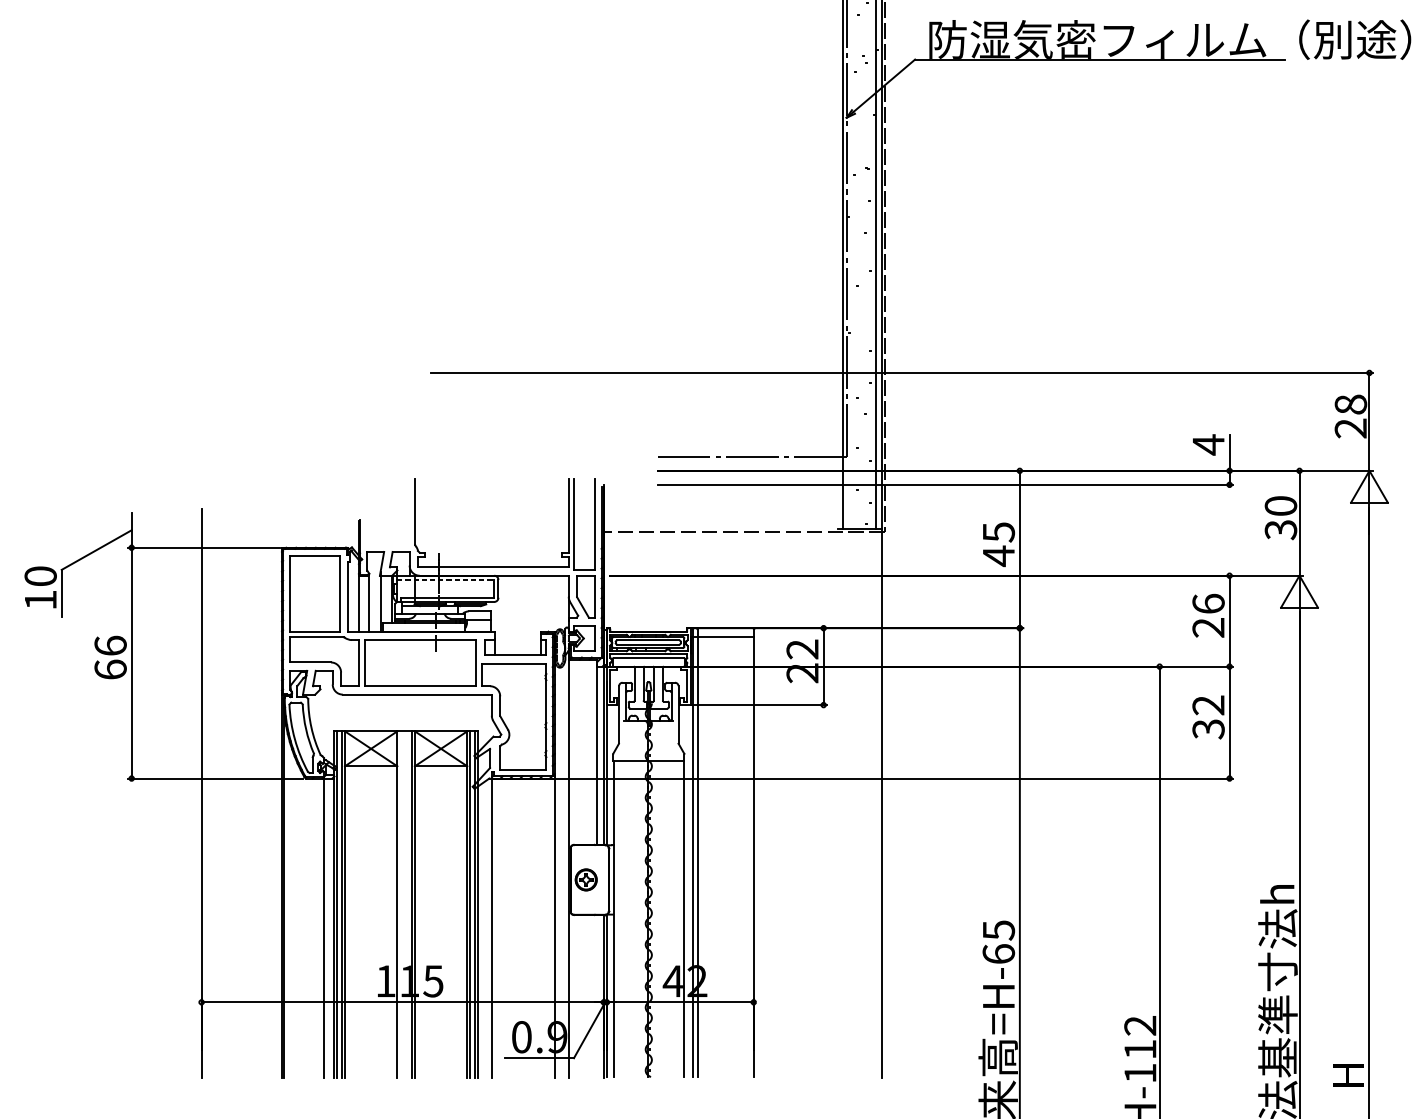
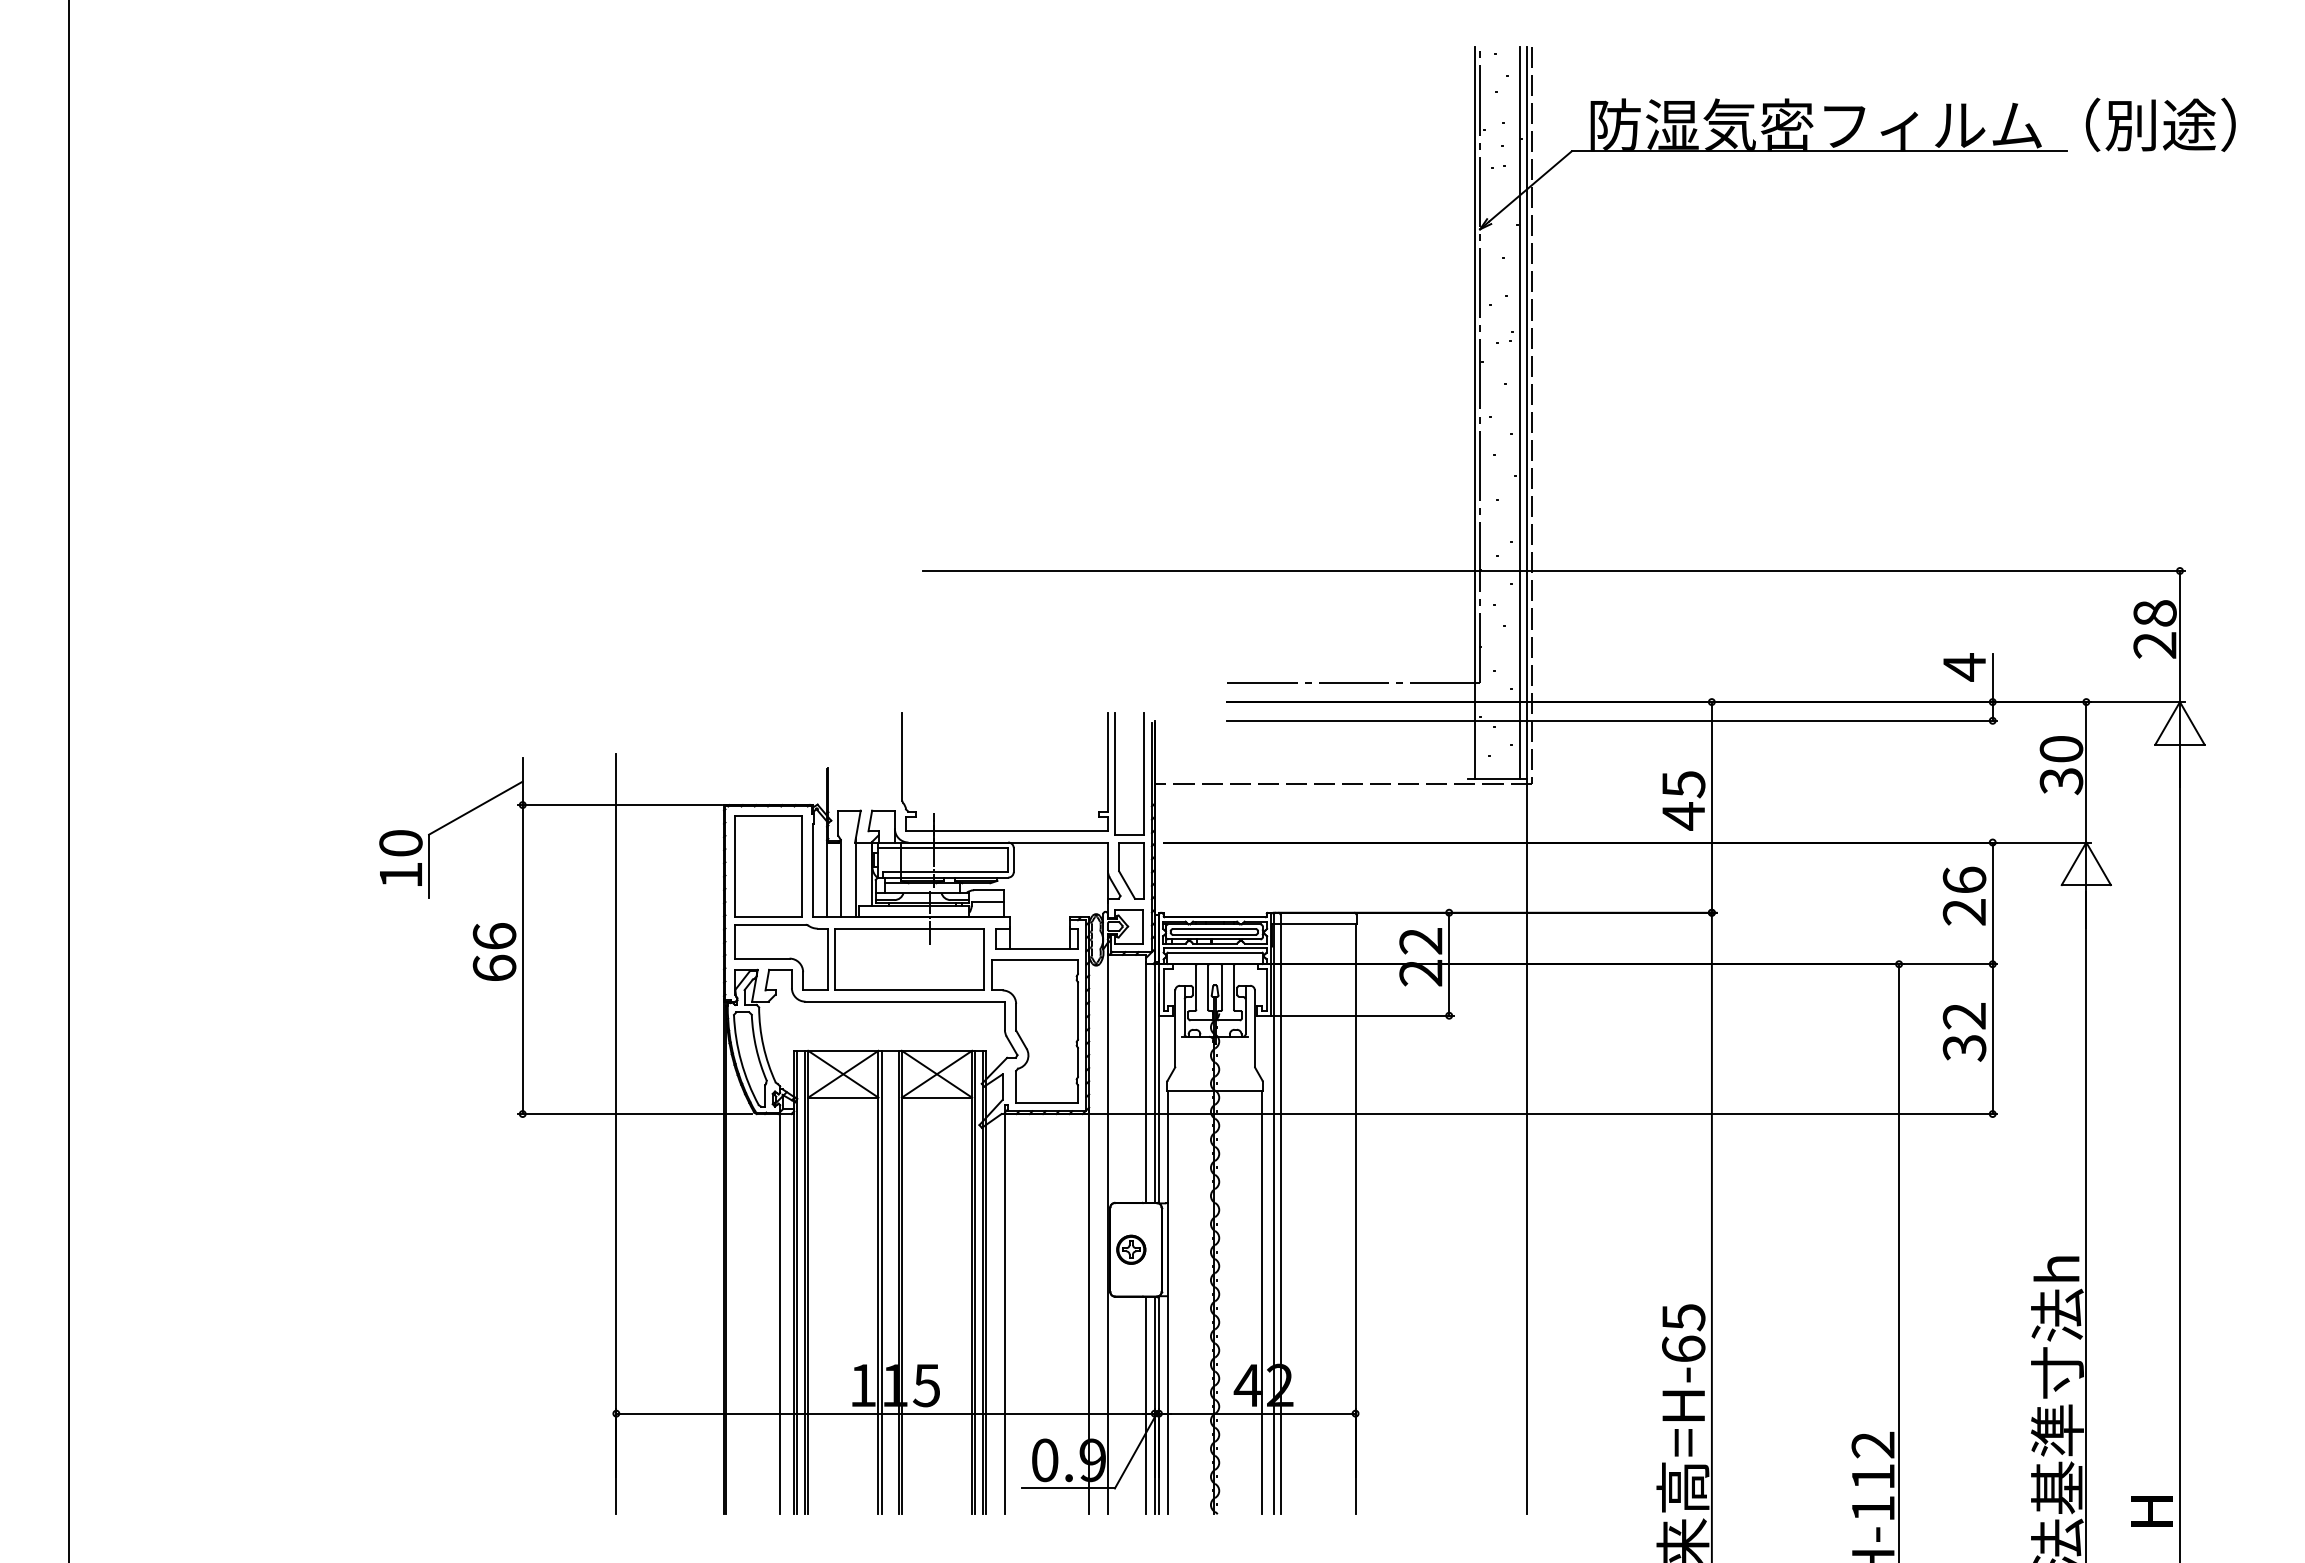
line: (445, 580) -> (943, 848), dashed -> solid
line: (399, 904) -> (881, 1282), added
line: (597, 996) -> (1146, 1405), added

